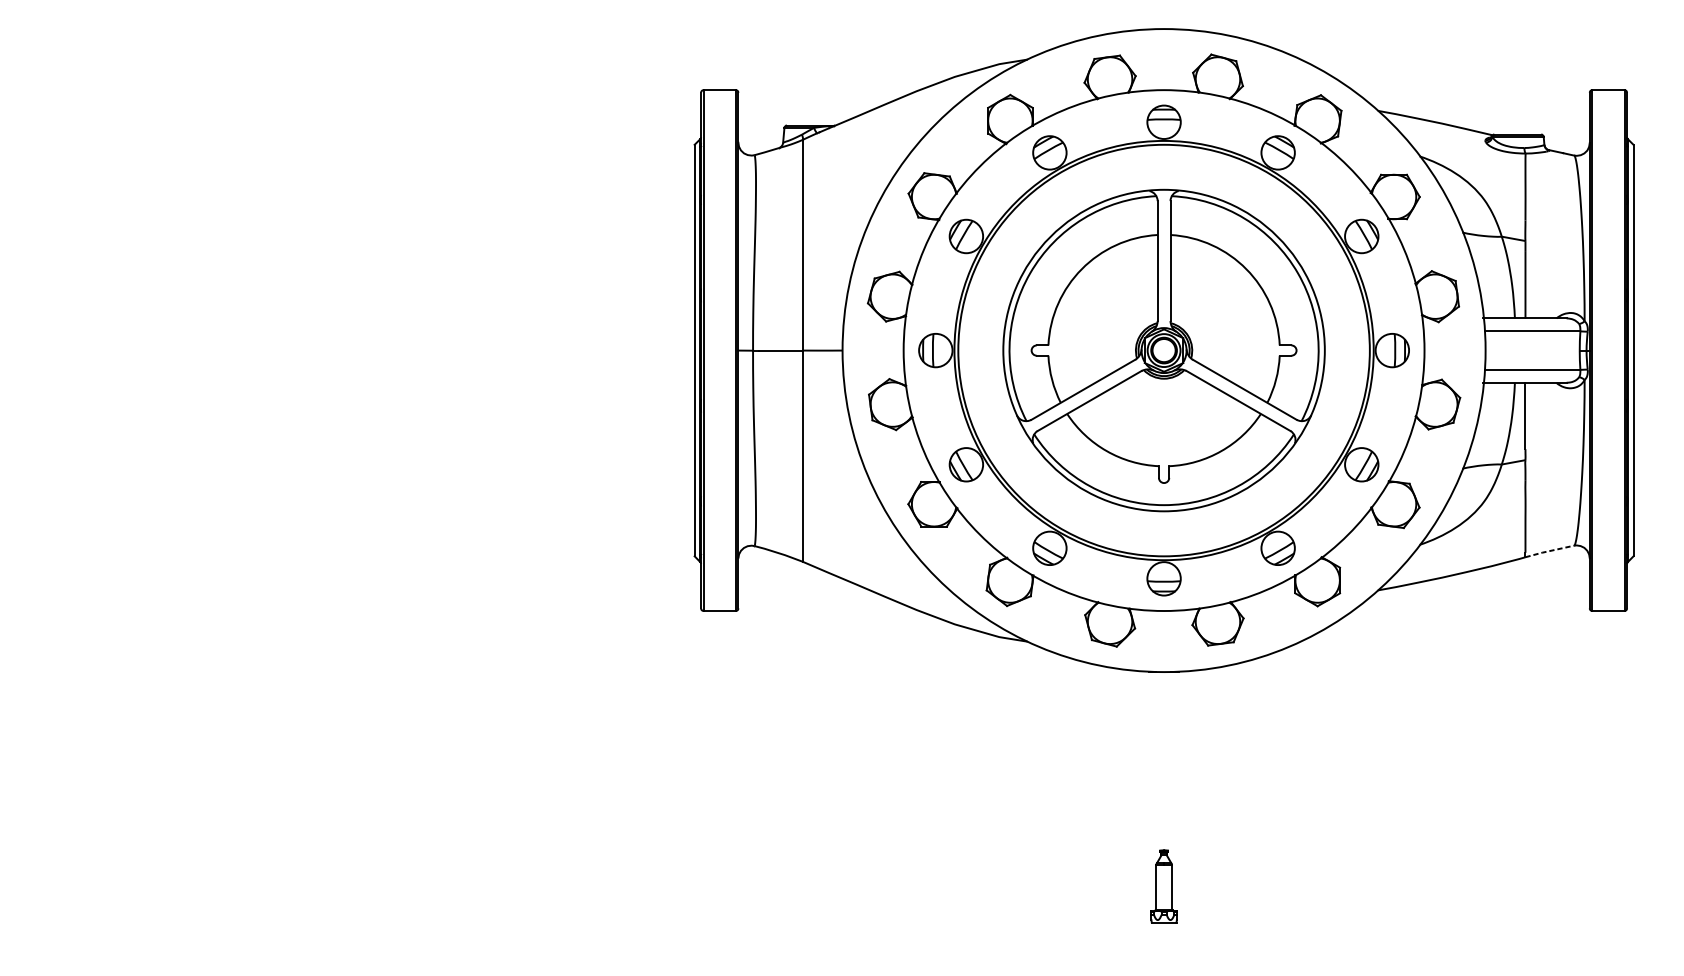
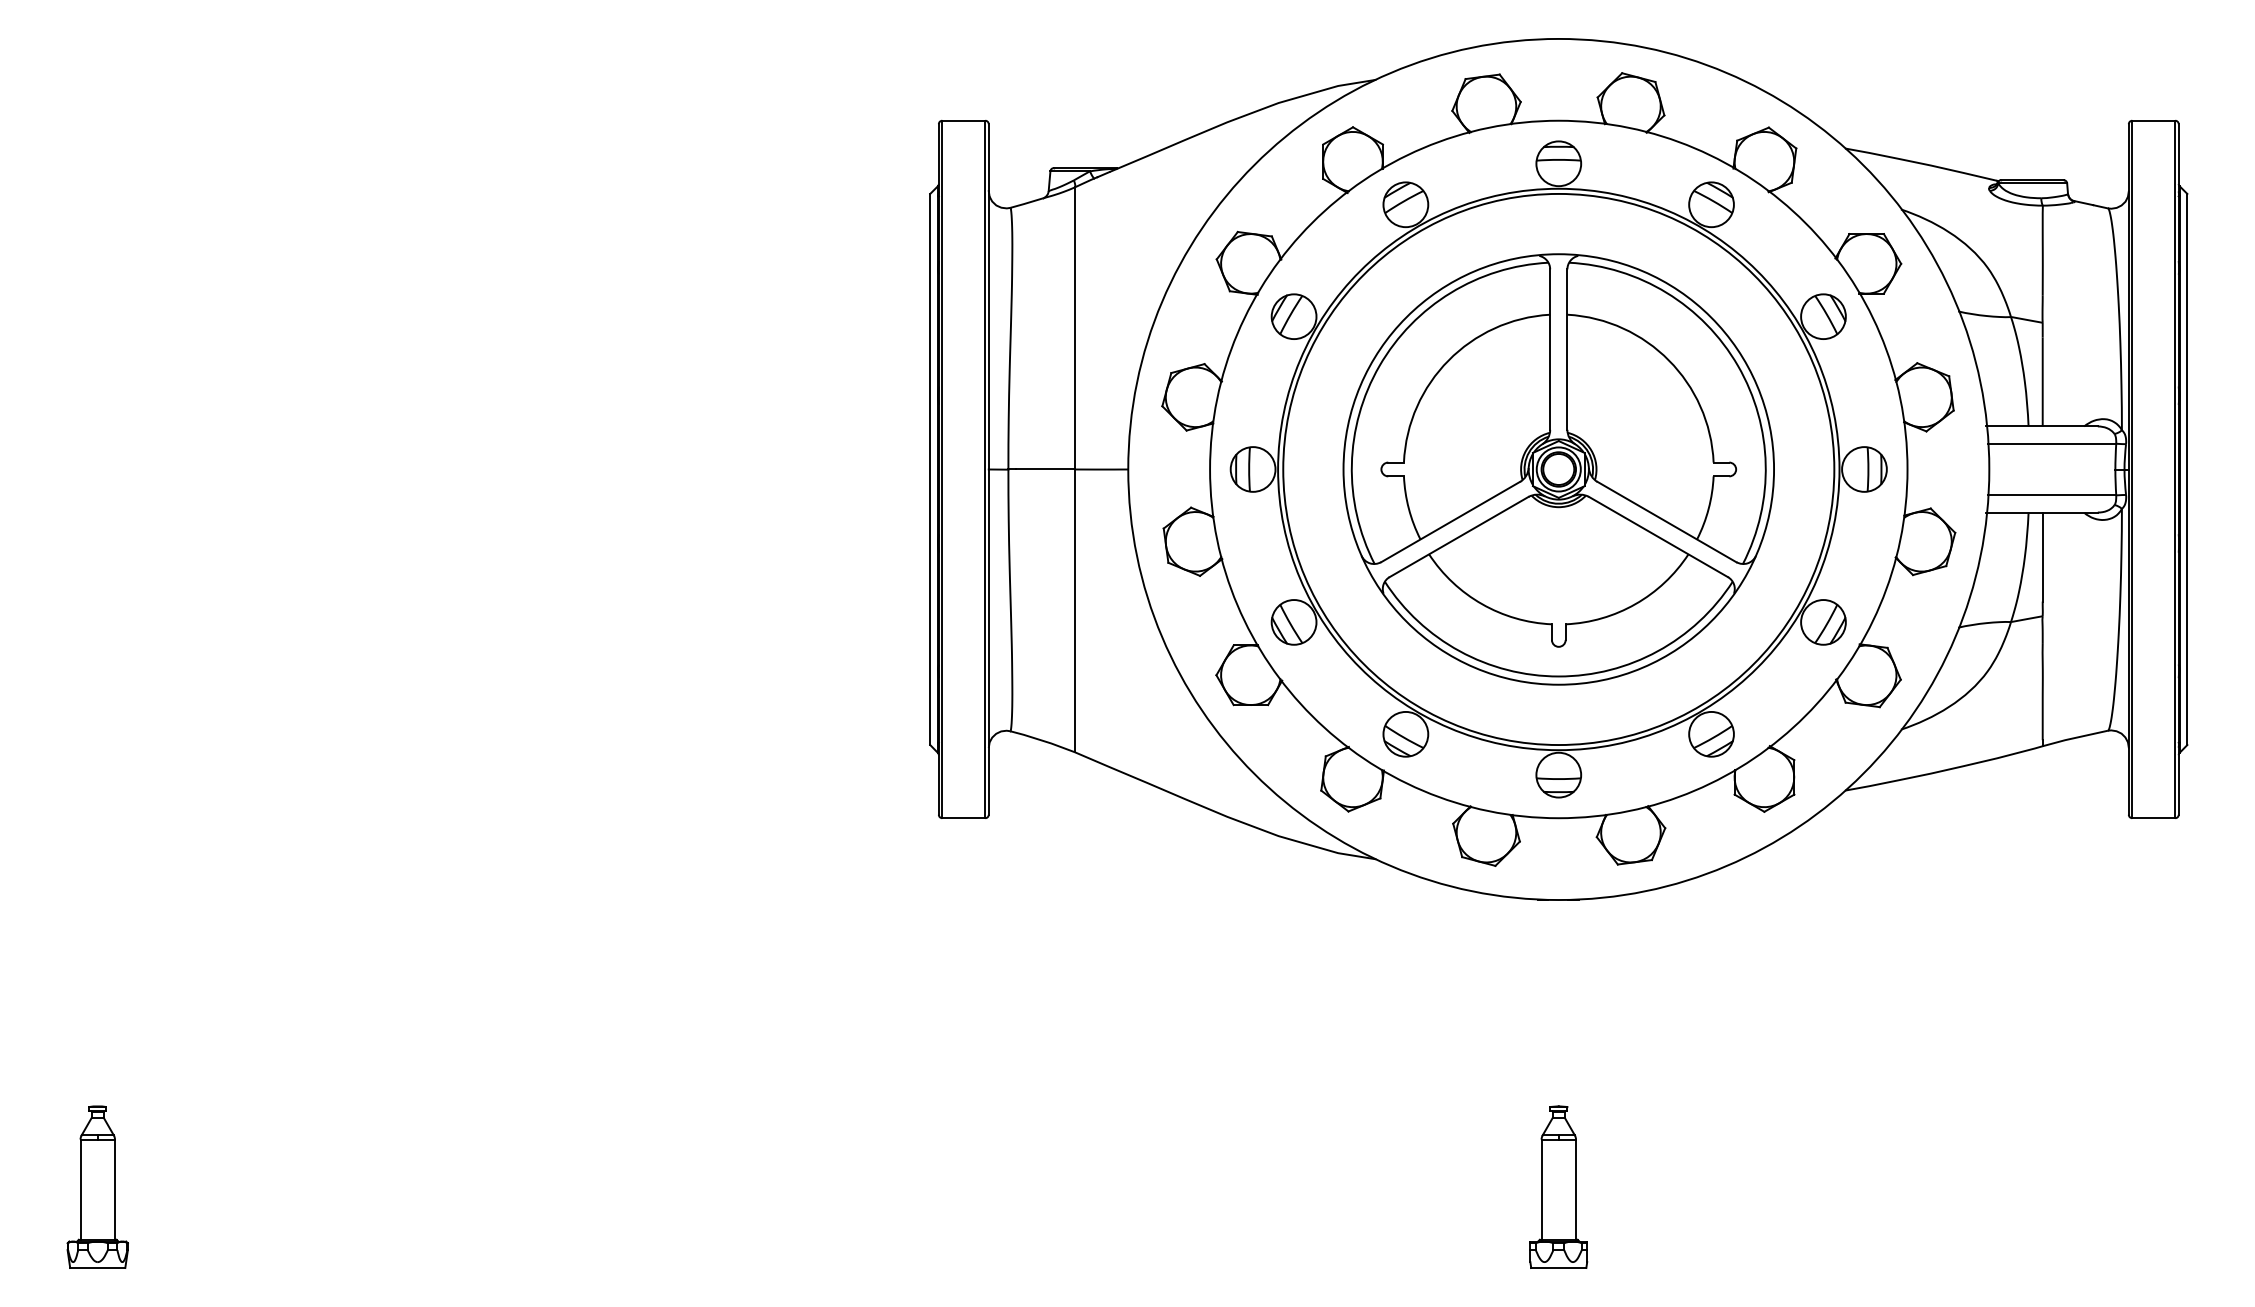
line: (1549, 550) -> (2075, 737), dashed -> solid
part: (72, 886) -> (97, 1186), added
part: (1163, 886) -> (1558, 1186), size x1.67

